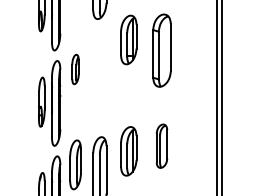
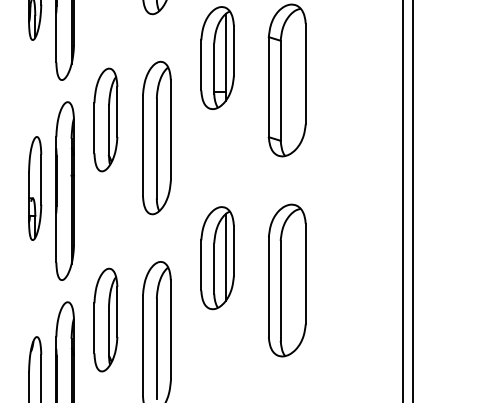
part: (75, 69) -> (105, 119), size x1.67
part: (99, 77) -> (156, 136), added
part: (161, 146) -> (286, 281), size x1.67
part: (128, 151) -> (216, 258), moved

